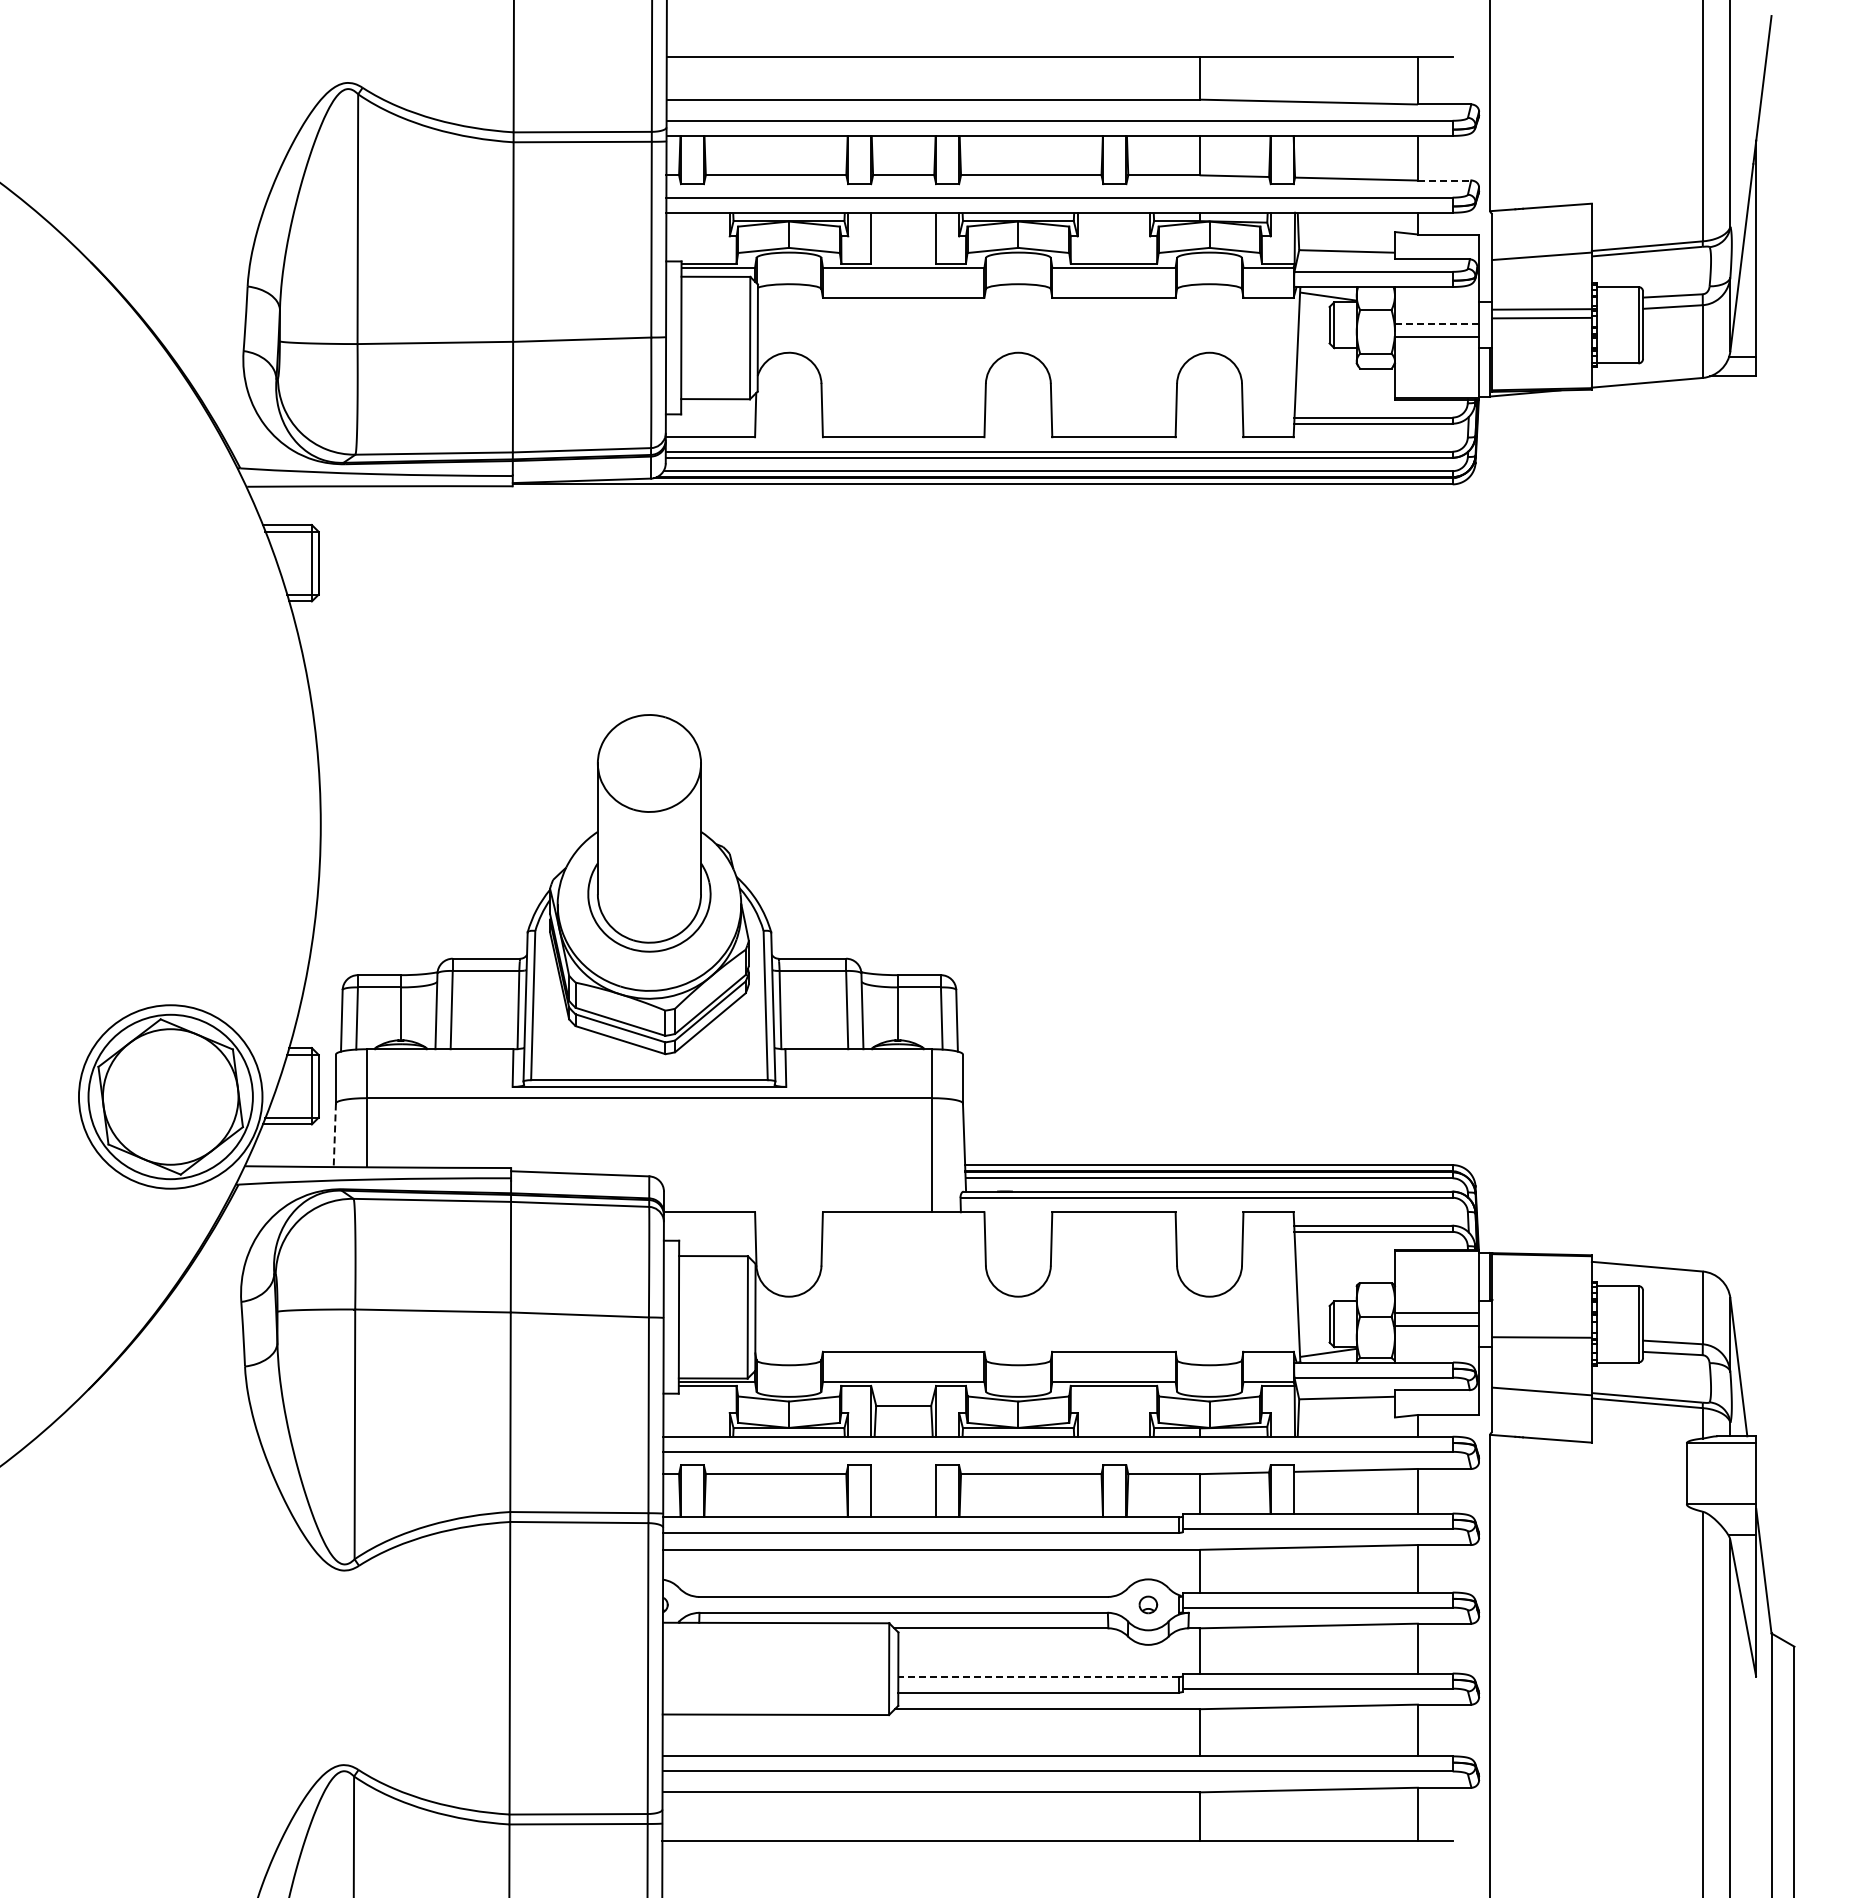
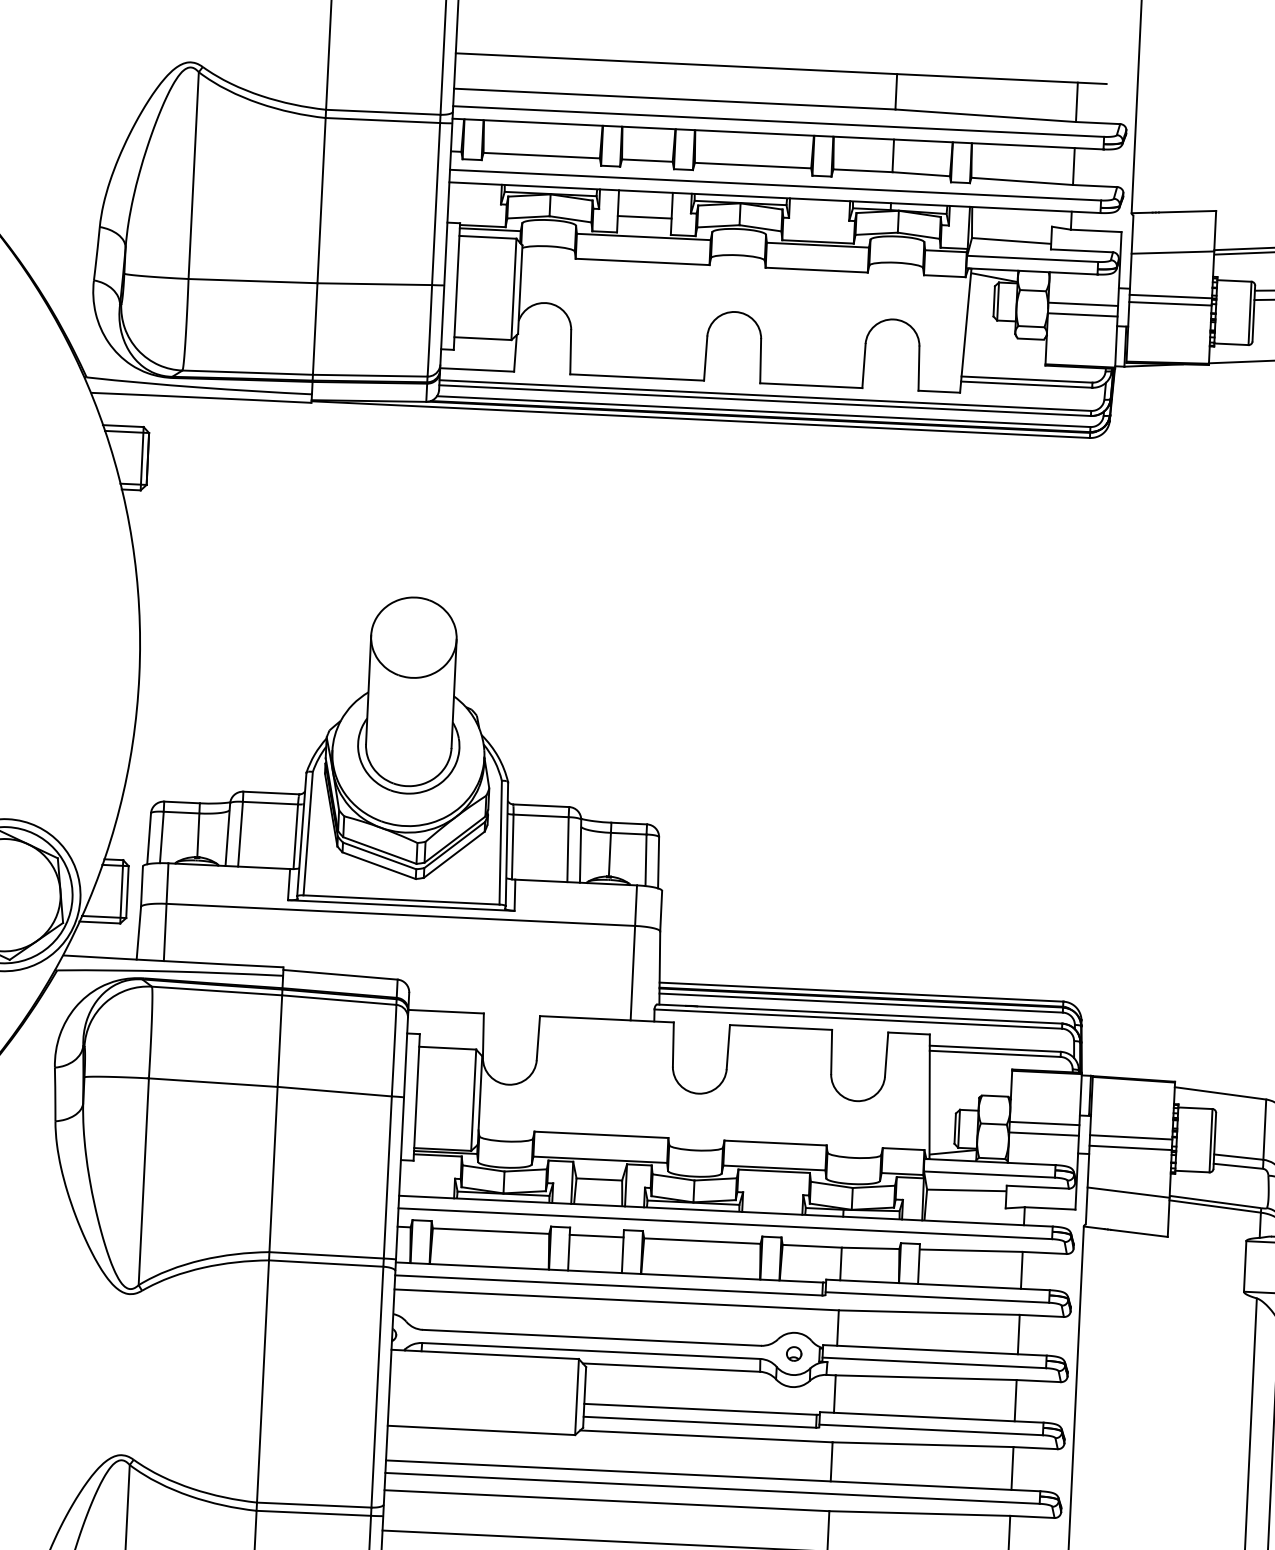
line: (1444, 180) -> (1095, 186), dashed -> solid
line: (903, 243) -> (644, 217), added
line: (1436, 323) -> (1082, 304), dashed -> solid
line: (334, 1135) -> (138, 933), dashed -> solid
line: (1541, 1324) -> (1130, 1137), added
line: (903, 1474) -> (596, 1236), added
line: (1038, 1676) -> (700, 1408), dashed -> solid

